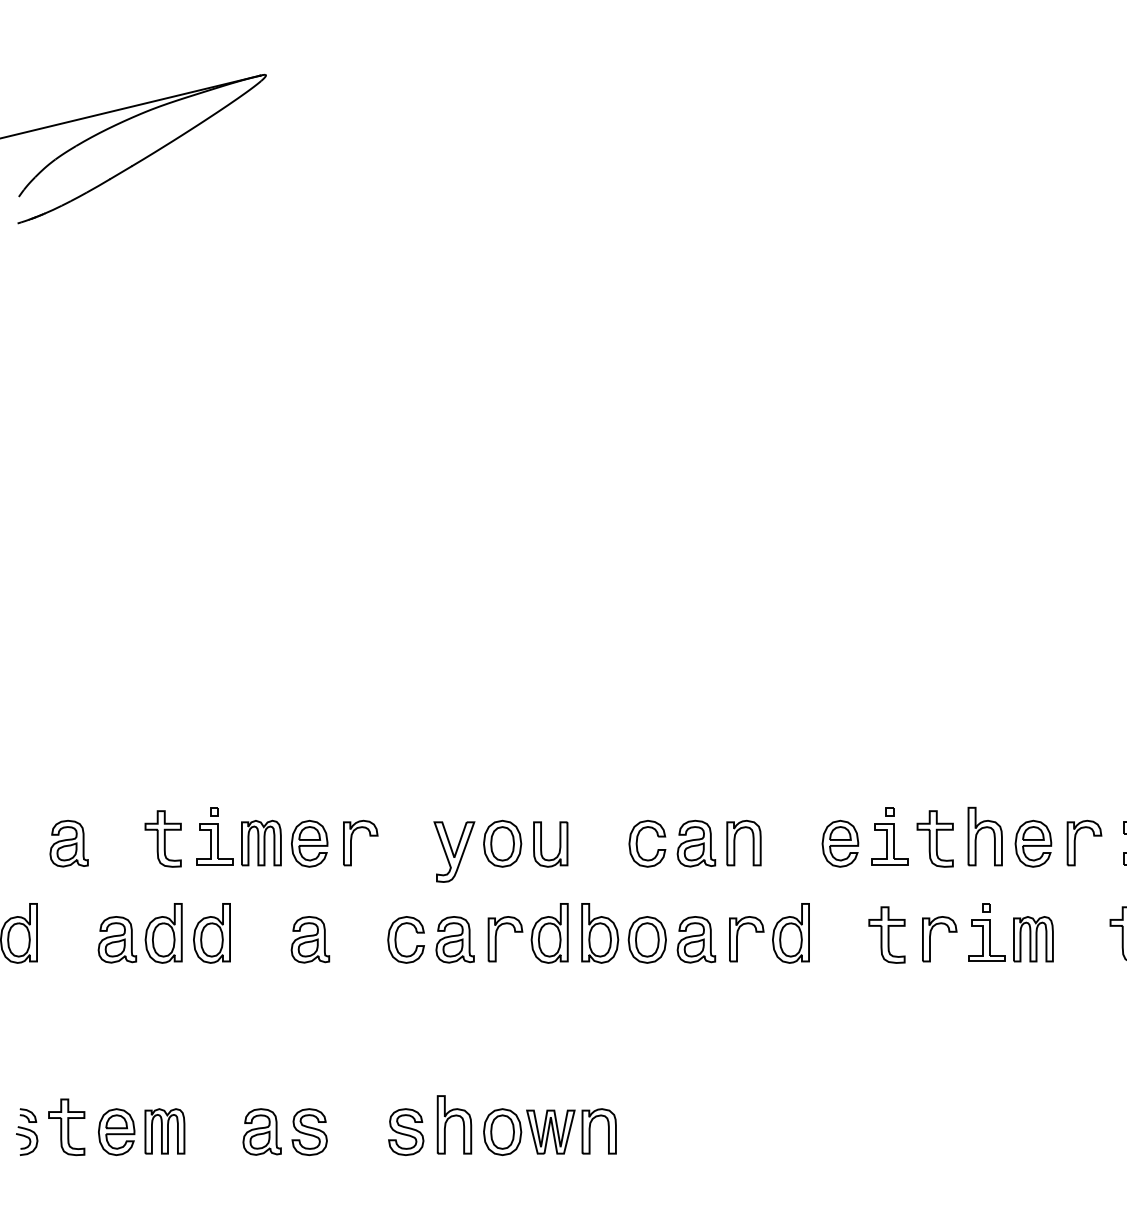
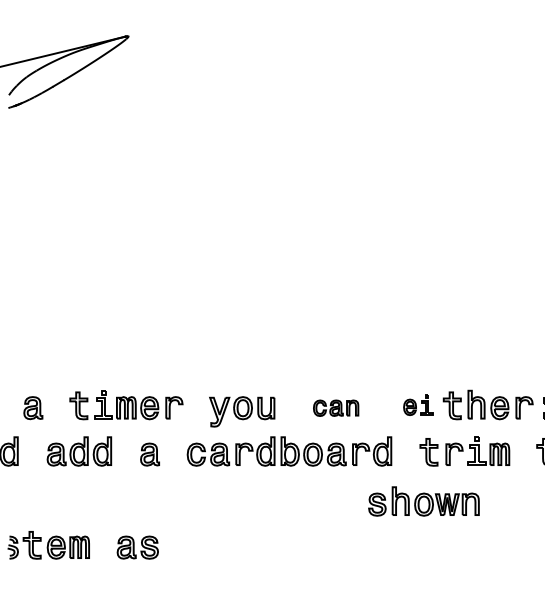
part: (865, 838) -> (418, 405), size x0.7
part: (693, 844) -> (335, 408), size x0.7
part: (501, 1125) -> (423, 501), moved

